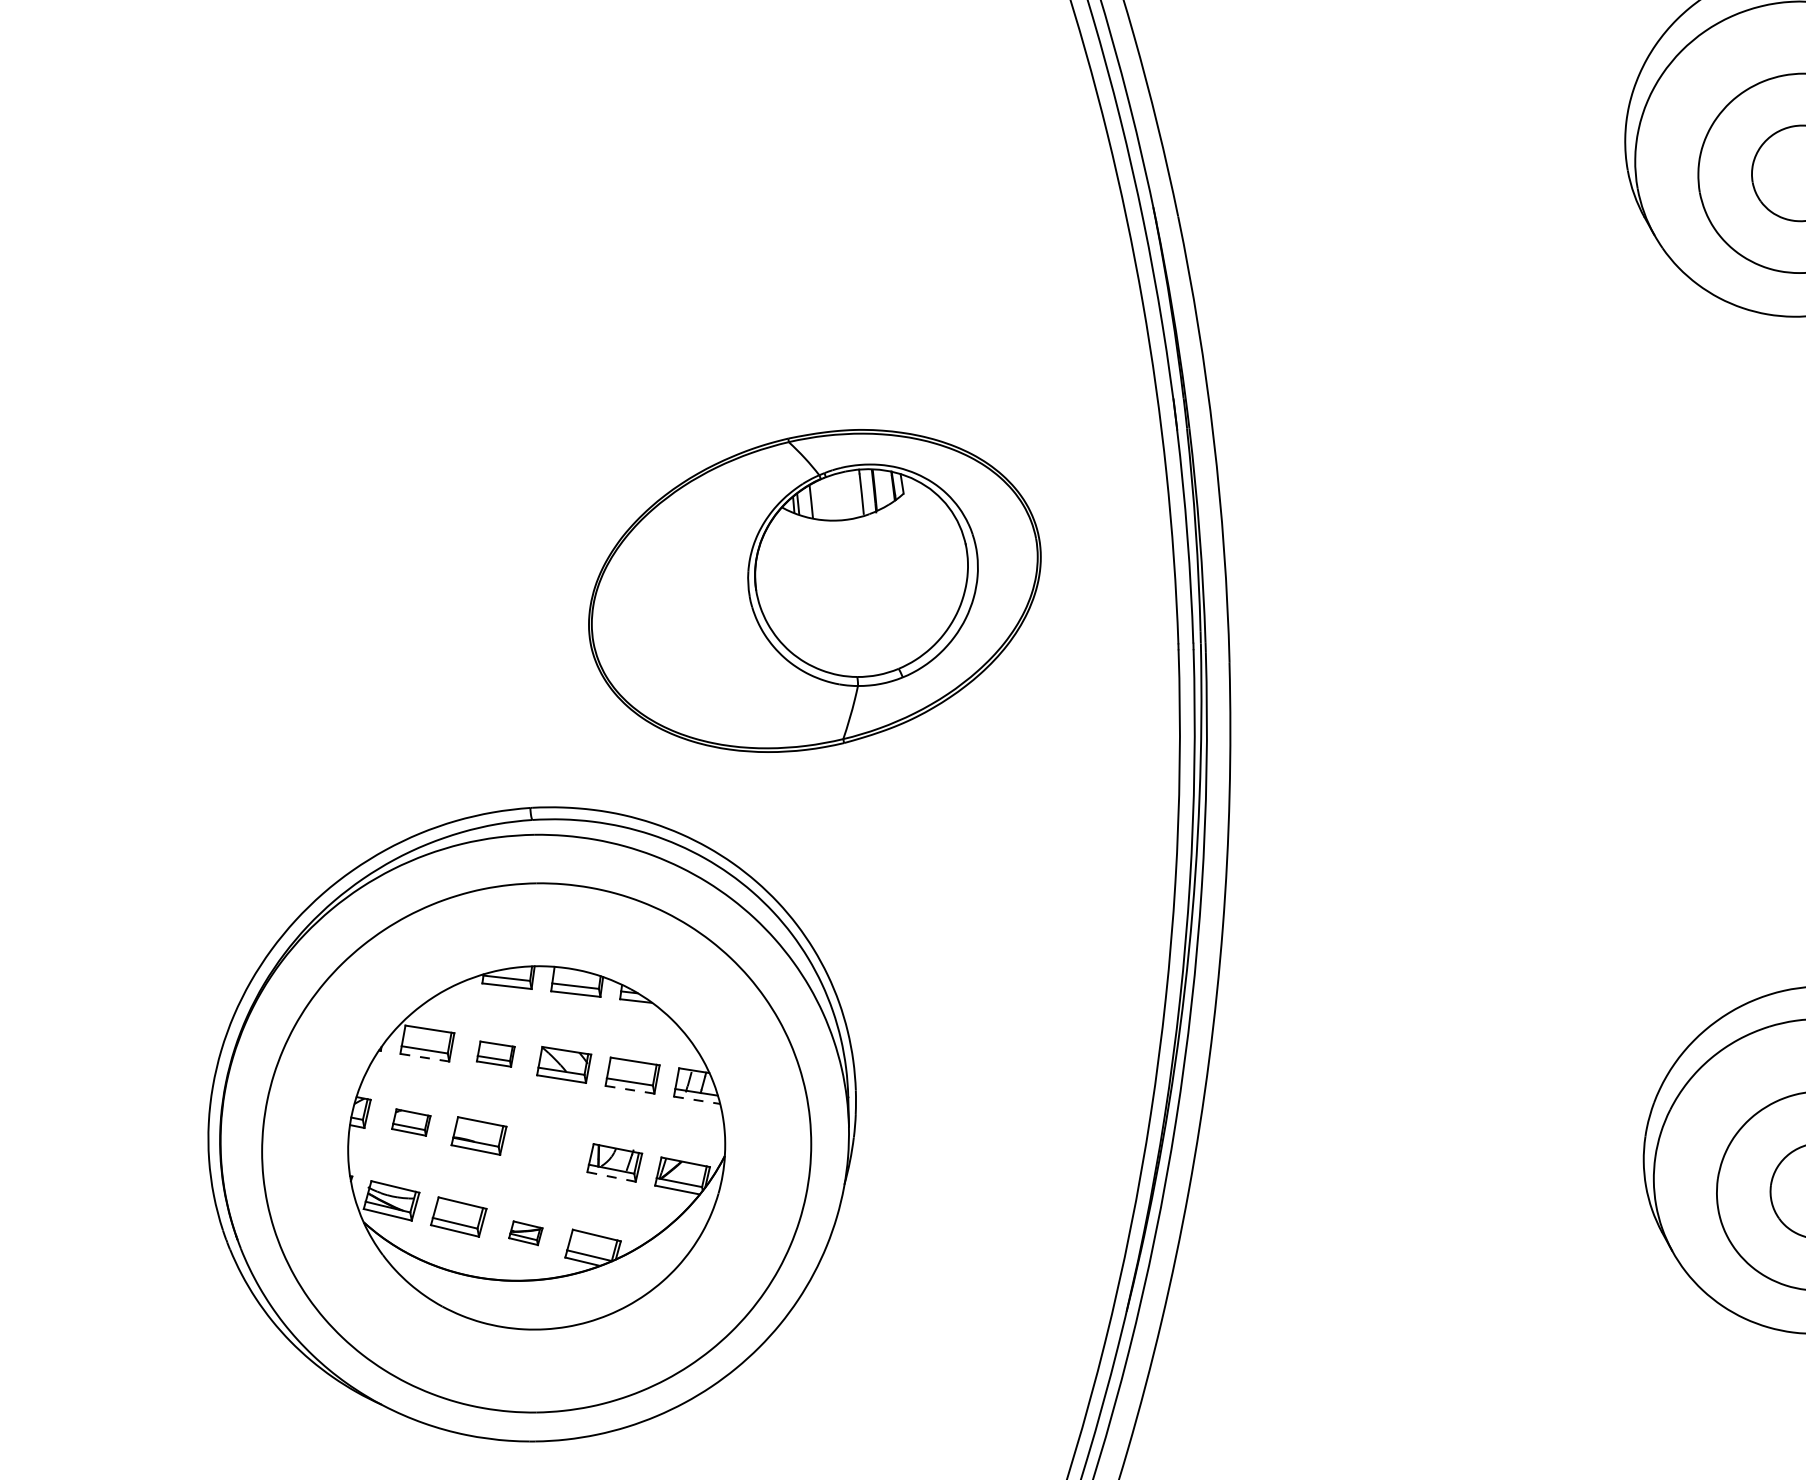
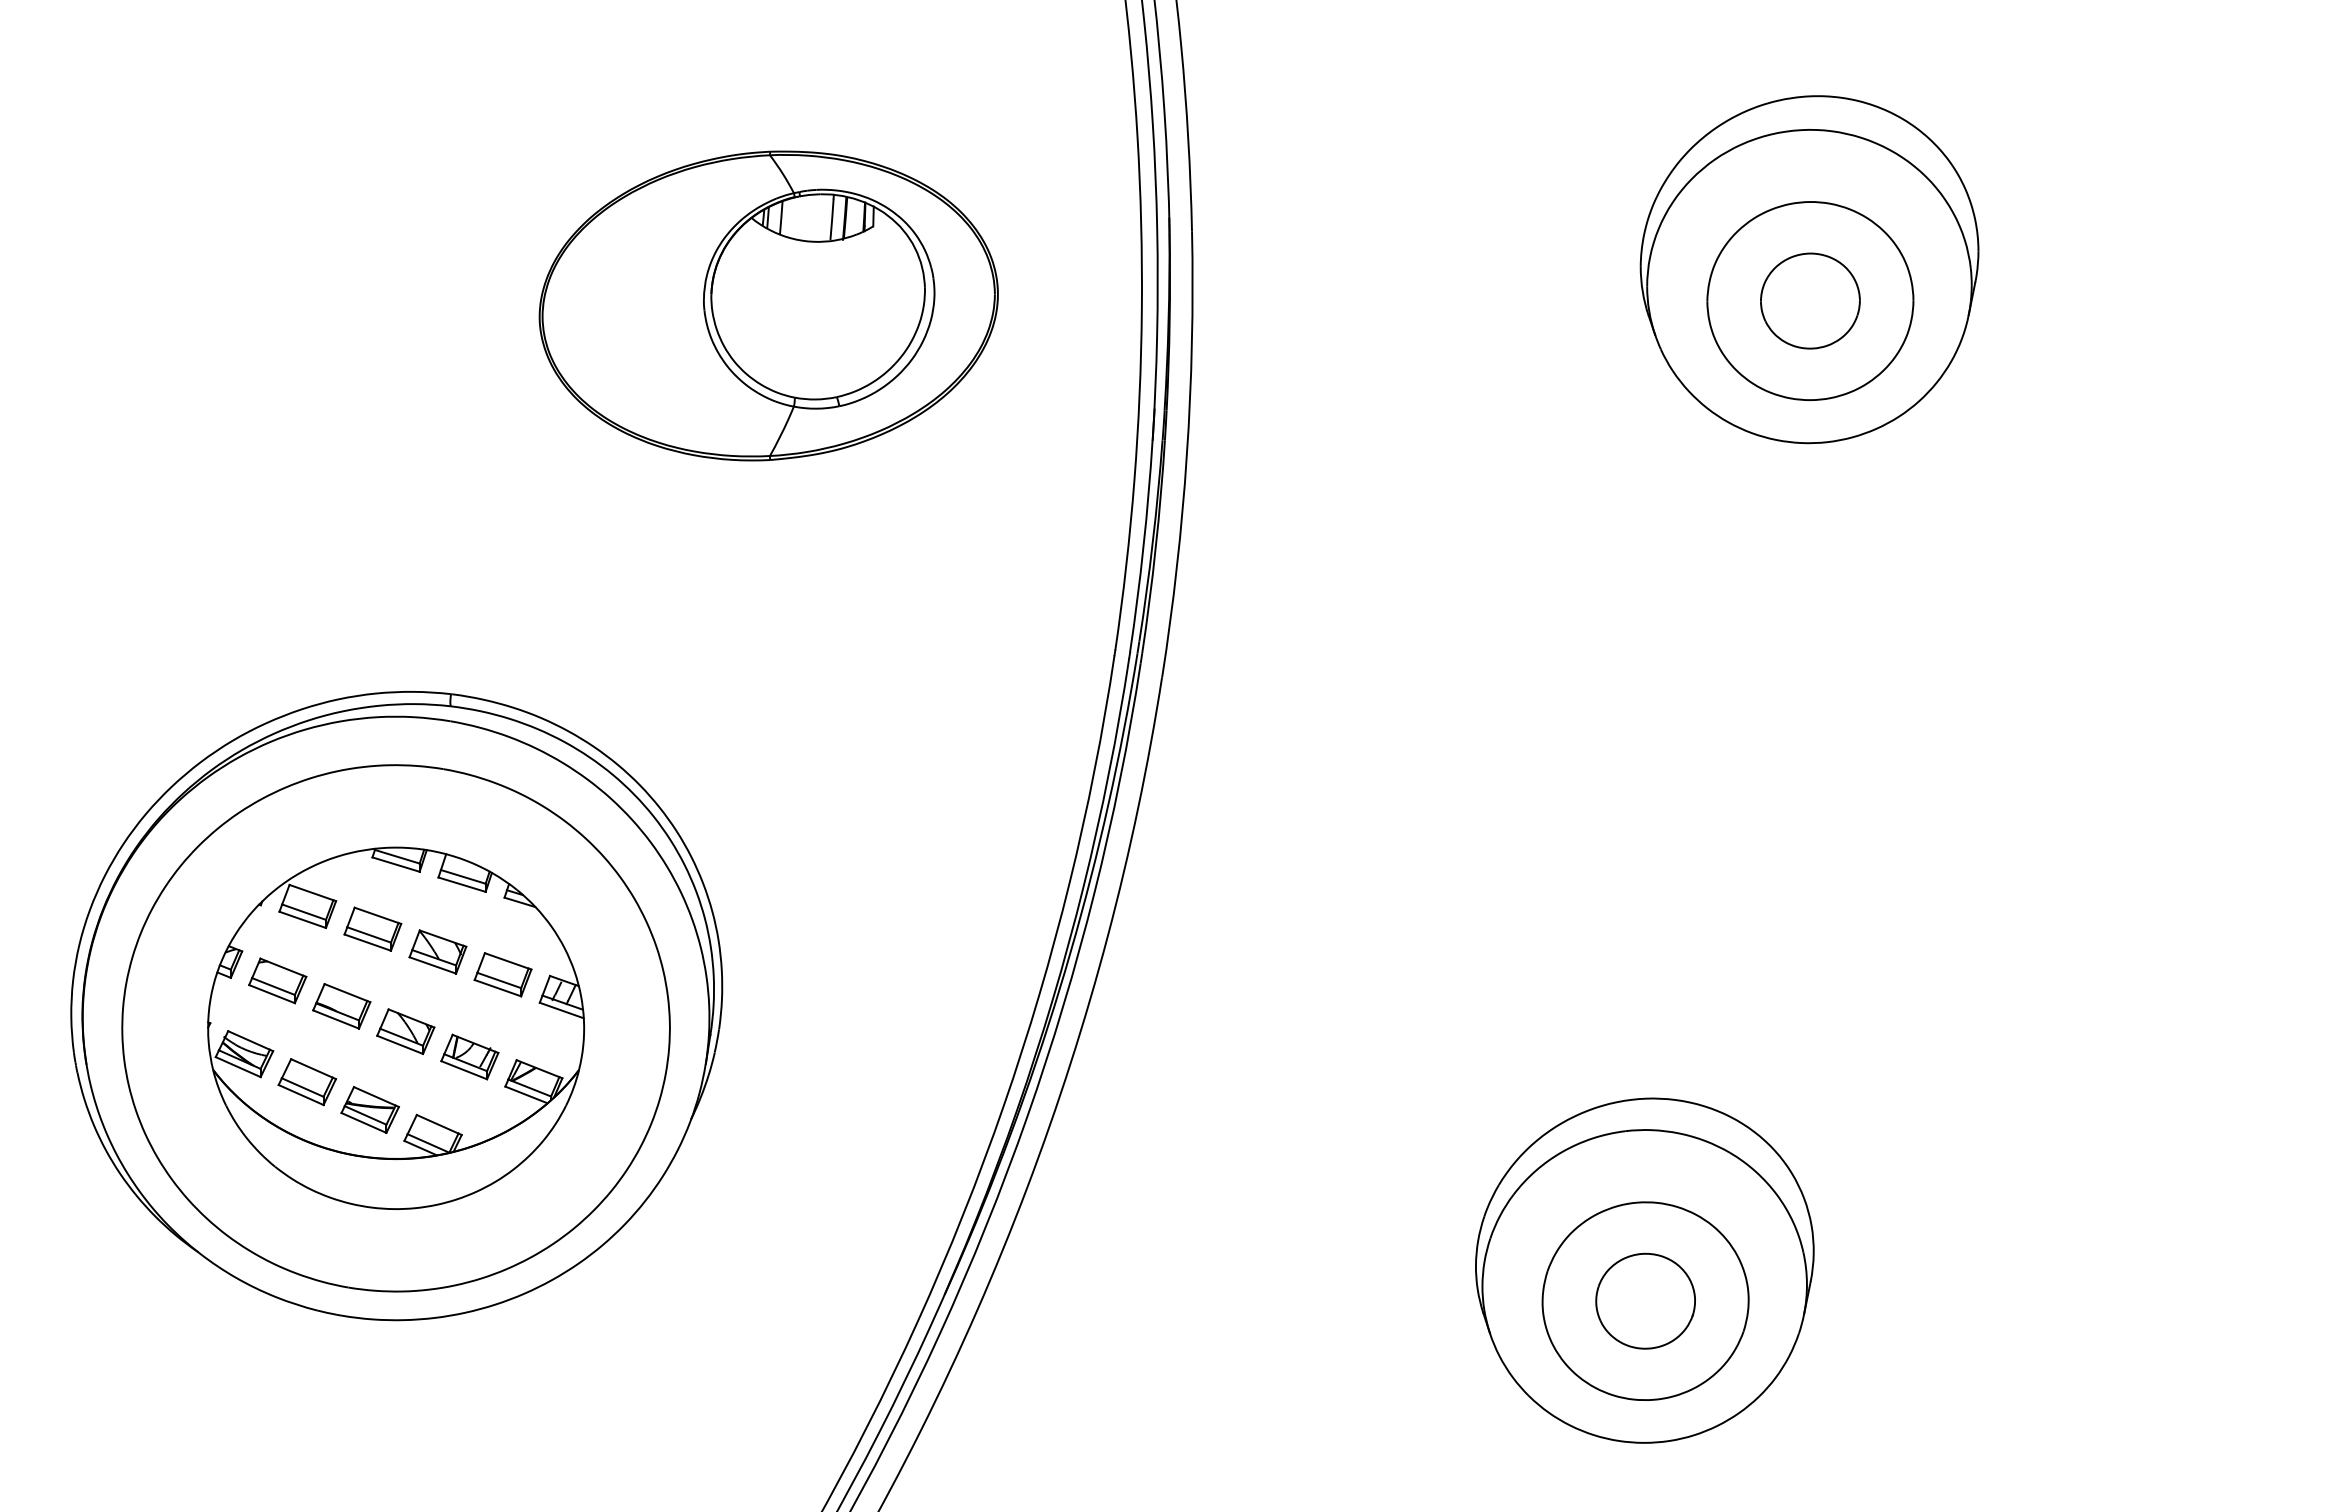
part: (814, 590) -> (768, 305), moved
part: (495, 1053) -> (372, 928), size x1.43
line: (424, 1057) -> (302, 919), dashed -> solid
line: (629, 1090) -> (497, 988), dashed -> solid
line: (697, 1100) -> (562, 1010), dashed -> solid
part: (410, 1122) -> (277, 980), size x1.43
part: (546, 1149) -> (405, 1031), added
line: (611, 1177) -> (464, 1070), dashed -> solid
part: (525, 1232) -> (369, 1109), size x1.67

